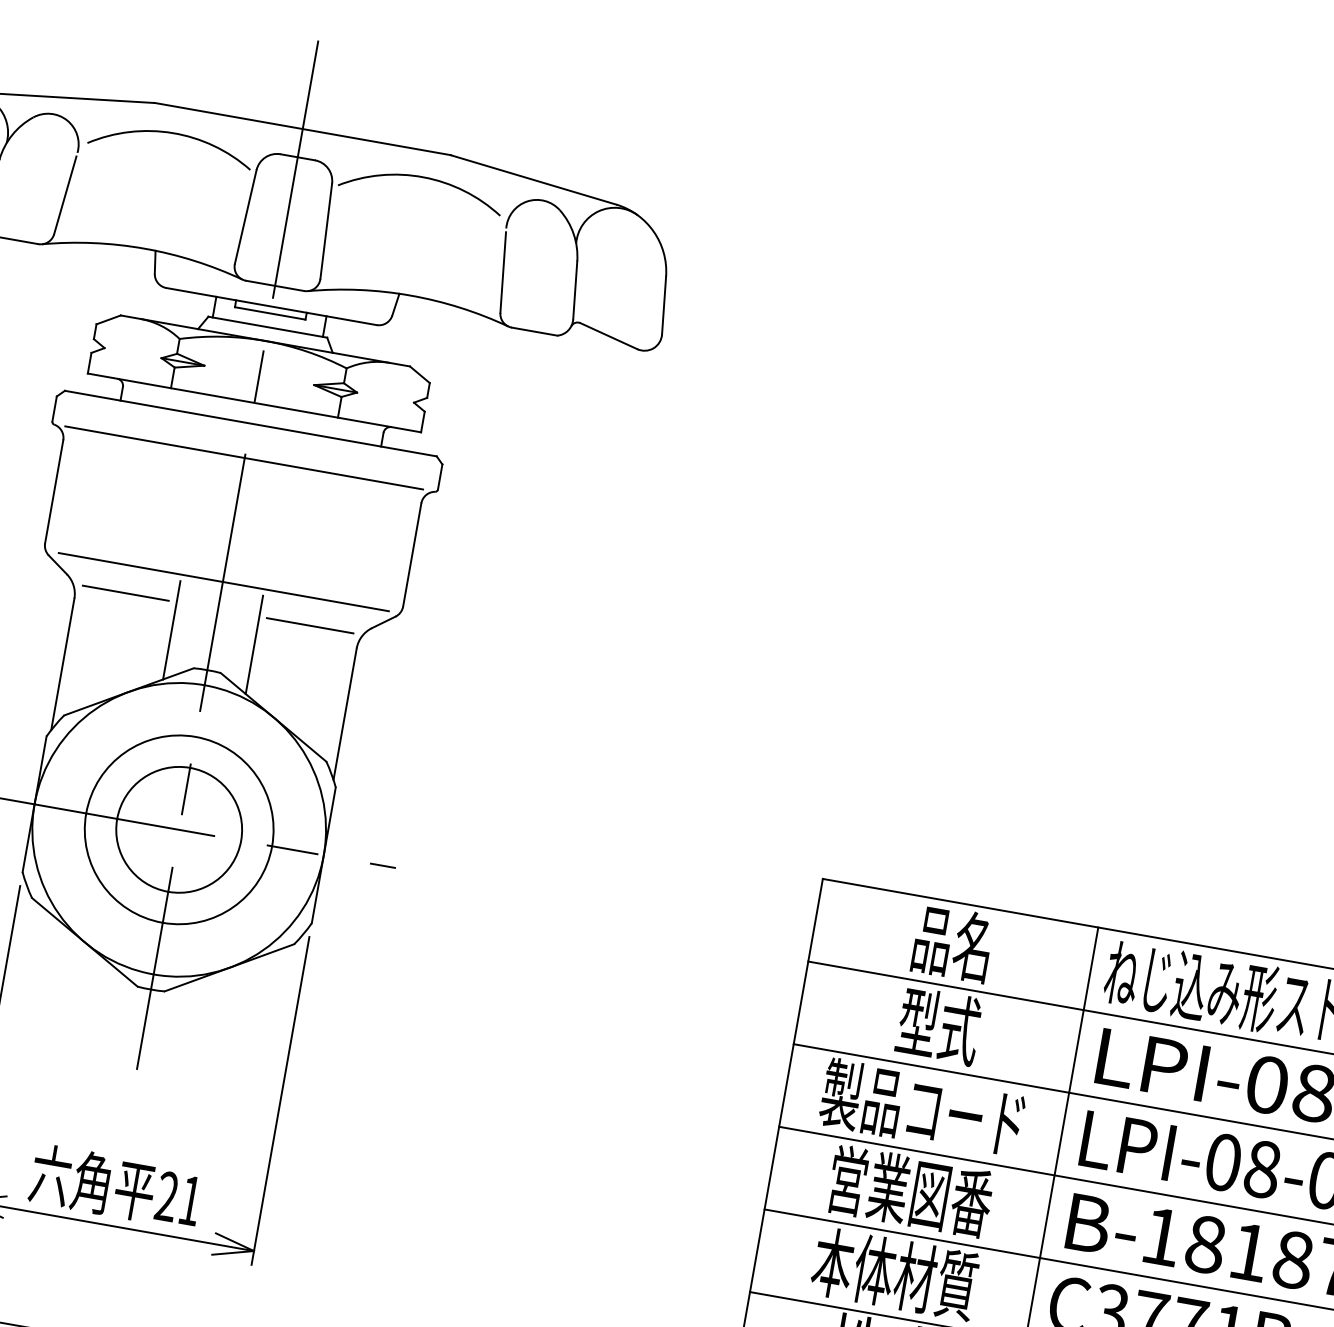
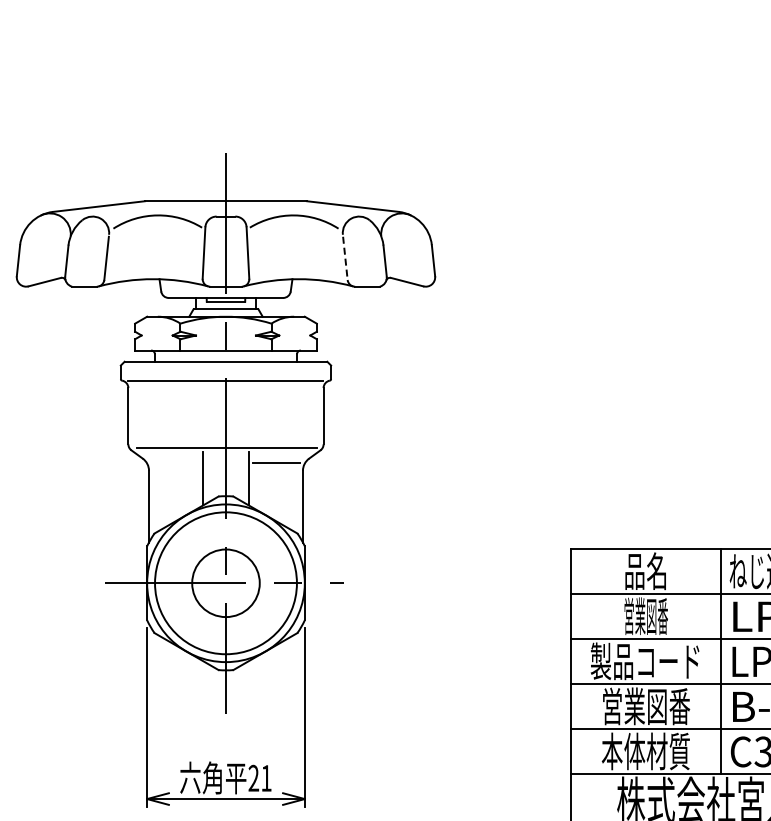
line: (503, 272) -> (345, 258), solid -> dashed
line: (125, 593) -> (175, 463), removed
circle: (178, 828) -> (225, 582), size x1.4
text: (937, 1026) -> (645, 616), 型式 -> 営業図番

